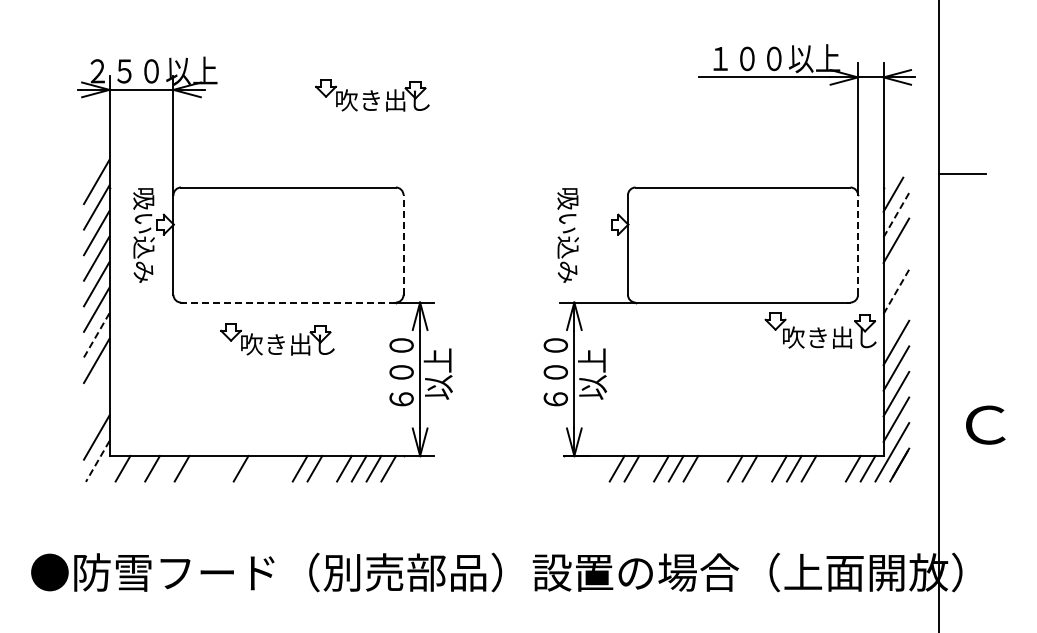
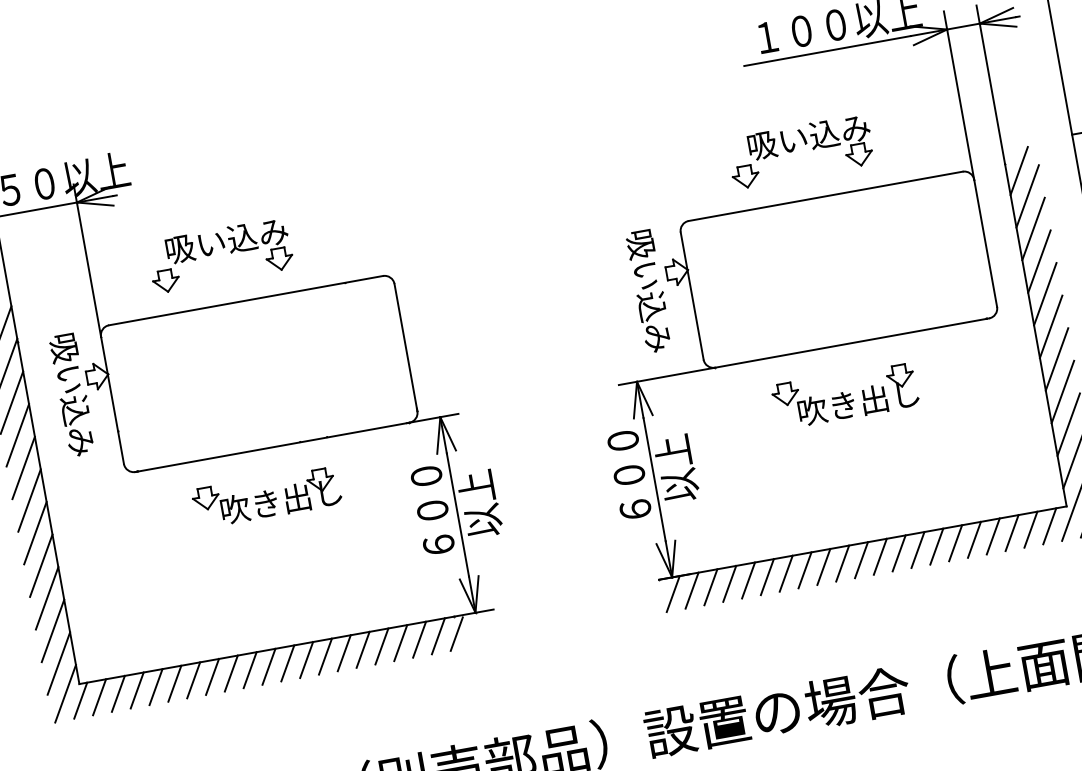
part: (372, 95) -> (332, 164), removed
part: (274, 149) -> (219, 255), added
part: (729, 150) -> (799, 152), added
line: (896, 215) -> (1027, 196), dashed -> solid
text: (567, 235) -> (648, 291), moved
line: (403, 245) -> (406, 348), dashed -> solid
line: (858, 245) -> (986, 243), dashed -> solid
line: (896, 266) -> (1039, 261), added
line: (896, 291) -> (1045, 293), dashed -> solid
line: (288, 302) -> (272, 447), dashed -> solid
line: (896, 317) -> (1051, 326), added
part: (820, 330) -> (845, 395), moved
line: (96, 335) -> (35, 533), dashed -> solid
line: (96, 386) -> (46, 598), added
line: (96, 411) -> (52, 630), added
line: (97, 461) -> (65, 693), dashed -> solid
line: (107, 468) -> (79, 700), added
line: (137, 468) -> (117, 693), added
line: (166, 468) -> (154, 687), added
line: (196, 468) -> (193, 680), added
line: (211, 468) -> (212, 676), added
line: (226, 468) -> (231, 673), added
line: (255, 468) -> (268, 666), added
line: (270, 468) -> (287, 663), added
line: (285, 468) -> (306, 659), added
line: (329, 468) -> (362, 649), added
line: (572, 468) -> (672, 593), added
line: (587, 468) -> (691, 590), added
line: (602, 468) -> (710, 586), added
line: (646, 468) -> (767, 576), added
line: (705, 468) -> (842, 563), added
line: (720, 468) -> (861, 559), added
line: (764, 468) -> (917, 549), added
line: (823, 468) -> (992, 536), added
line: (838, 468) -> (1011, 532), added
line: (402, 469) -> (456, 634), added

